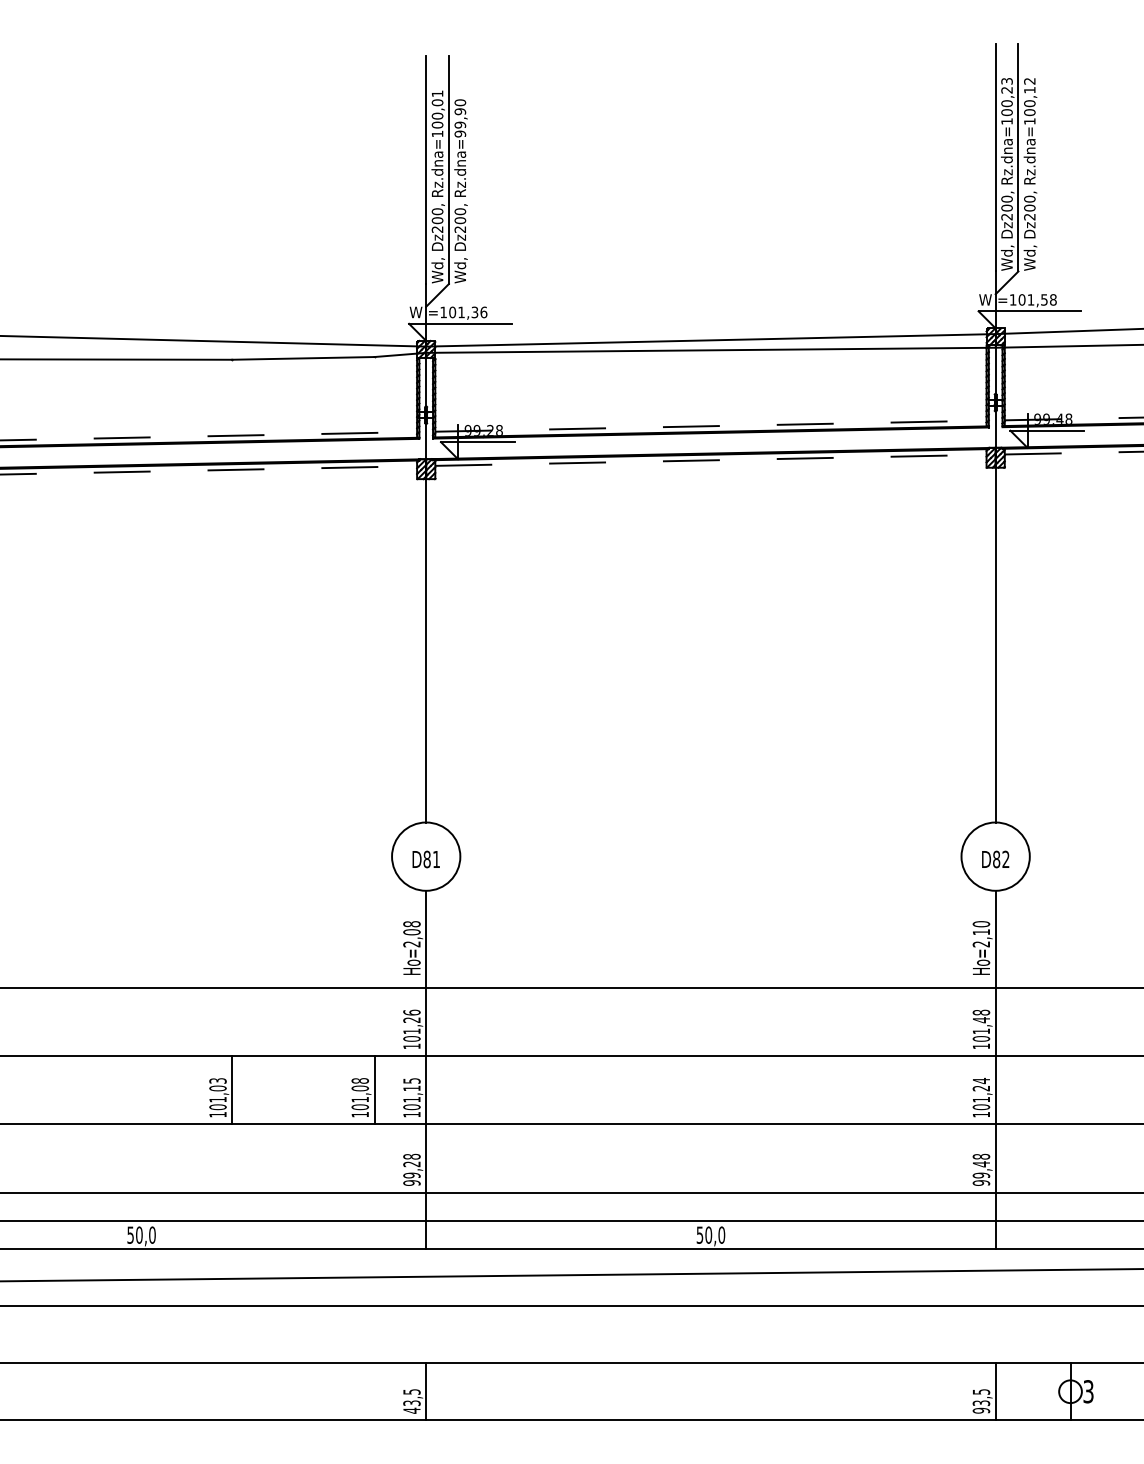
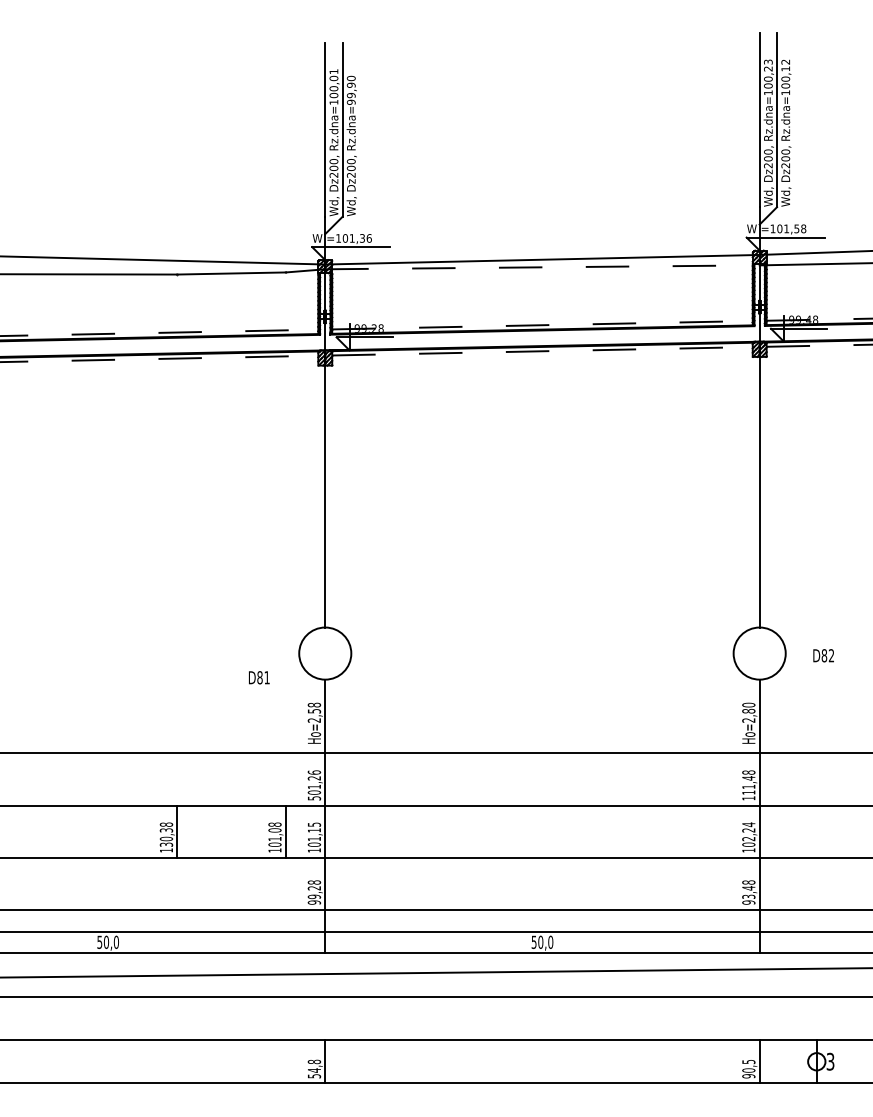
line: (710, 350) -> (542, 267), solid -> dashed
text: (426, 859) -> (259, 677), moved
text: (995, 859) -> (823, 655), moved
text: (410, 931) -> (313, 710), Ho=2,08 -> Ho=2,58
text: (981, 931) -> (748, 710), Ho=2,10 -> Ho=2,80
text: (981, 1038) -> (748, 792), 101,48 -> 111,48
text: (412, 1046) -> (314, 798), 101,26 -> 501,26
text: (218, 1093) -> (166, 834), 101,03 -> 130,38
text: (981, 1100) -> (748, 839), 101,24 -> 102,24
text: (981, 1175) -> (748, 896), 99,48 -> 93,48
text: (412, 1400) -> (314, 1068), 43,5 -> 54,8
text: (981, 1403) -> (748, 1070), 93,5 -> 90,5

